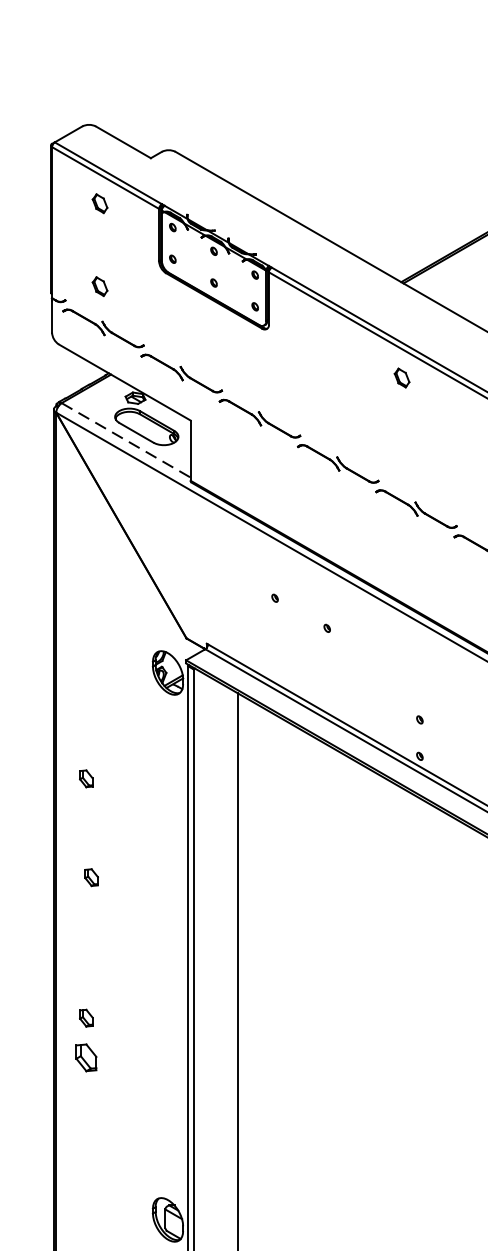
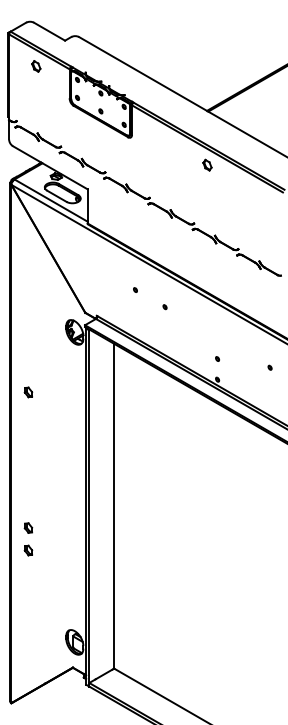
part: (100, 286) -> (36, 113), removed
line: (126, 440) -> (51, 200), dashed -> solid
part: (91, 877) -> (31, 448), removed
part: (86, 1057) -> (28, 550), size x0.62

